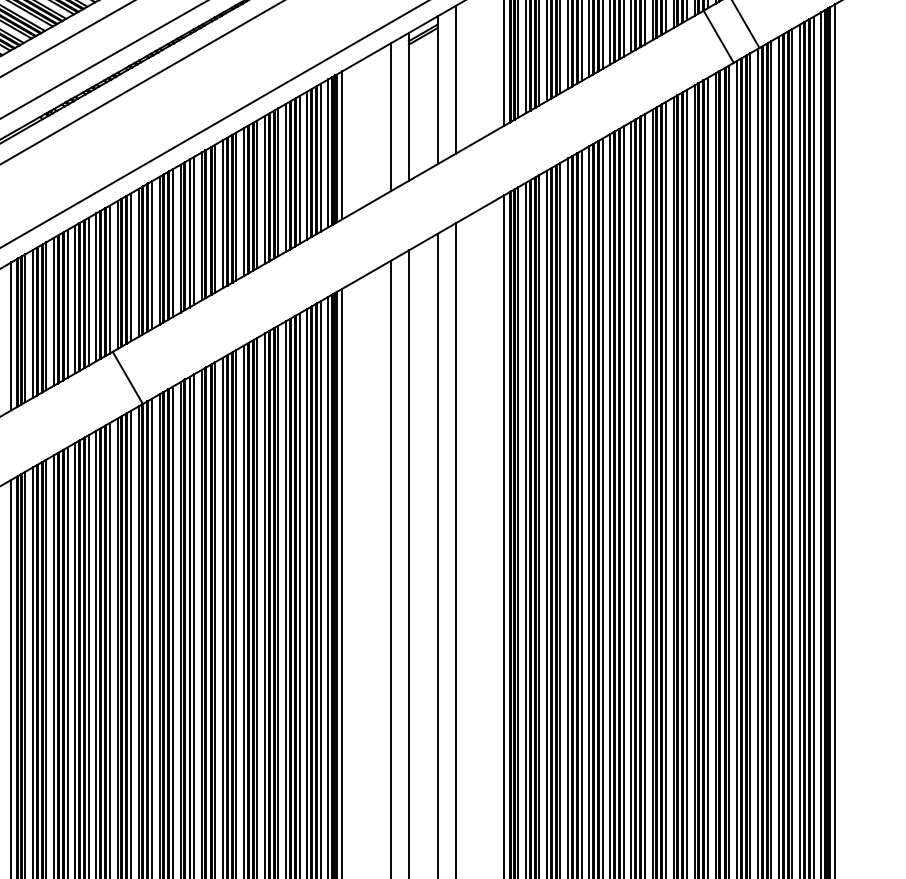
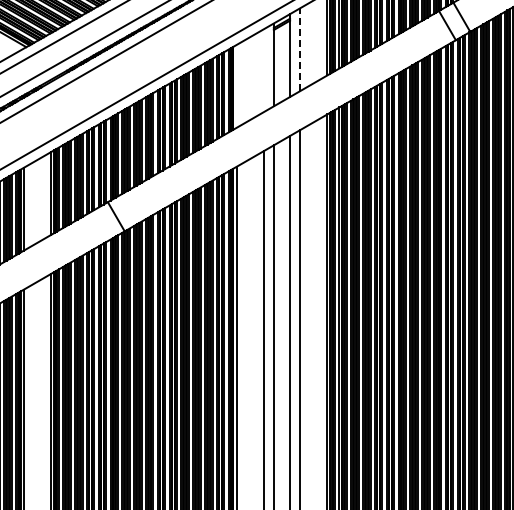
line: (456, 79) -> (300, 49), solid -> dashed
line: (390, 116) -> (263, 70), removed
line: (342, 145) -> (236, 86), removed

